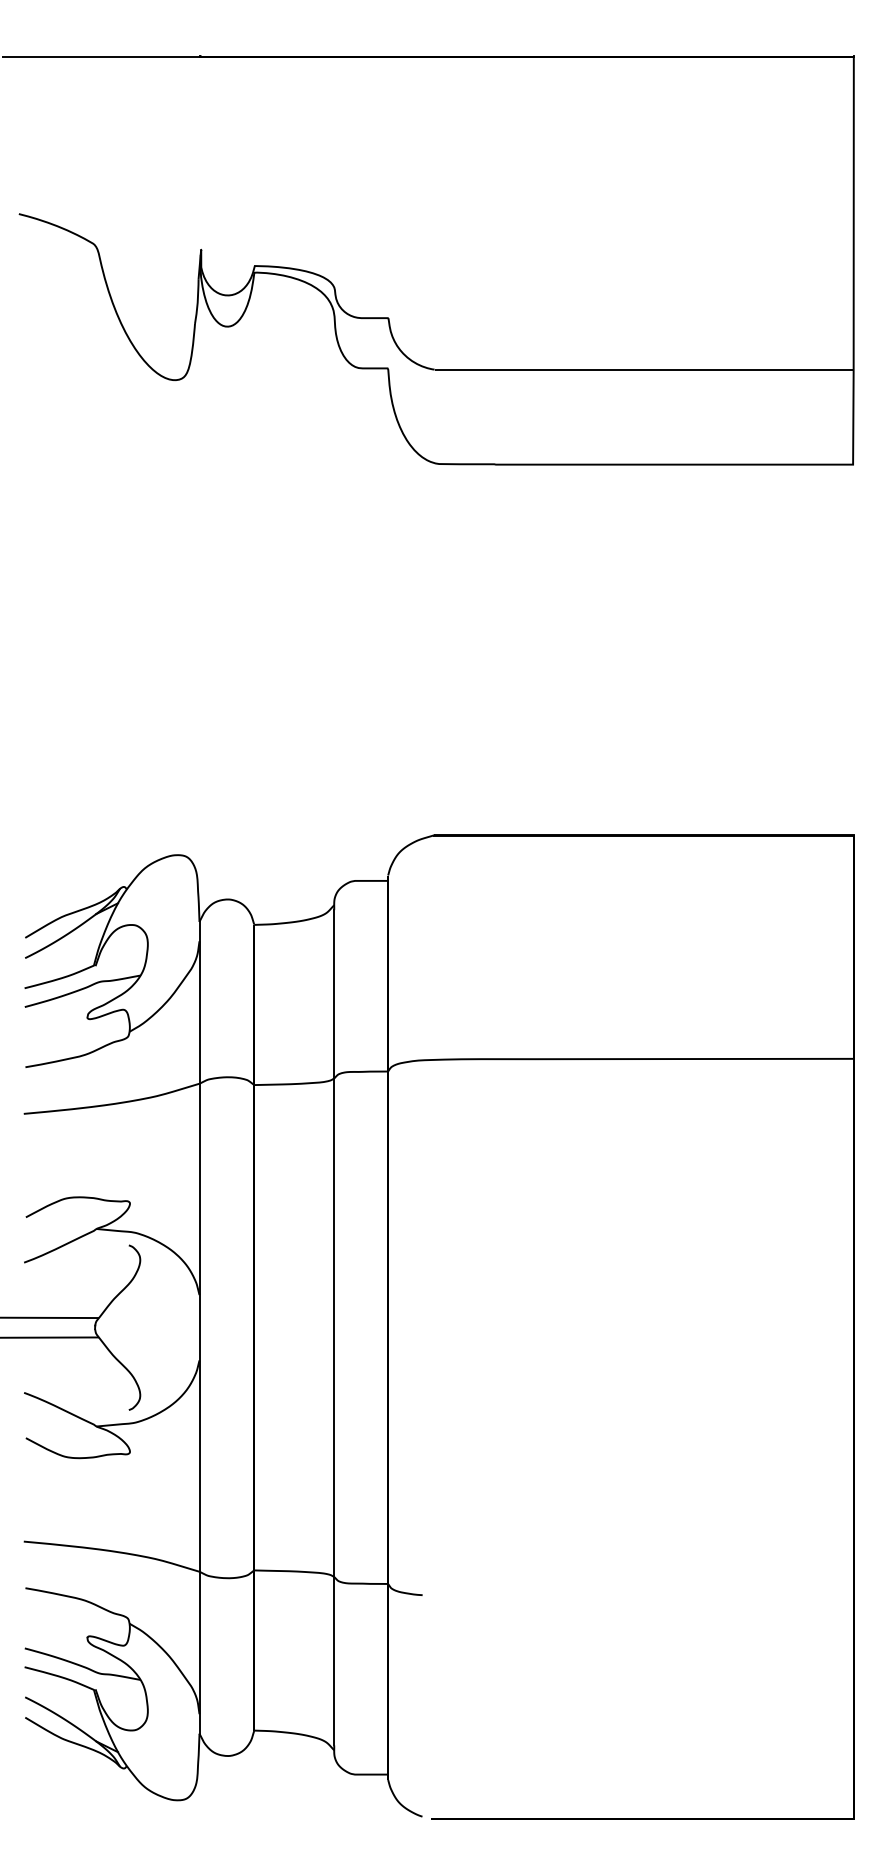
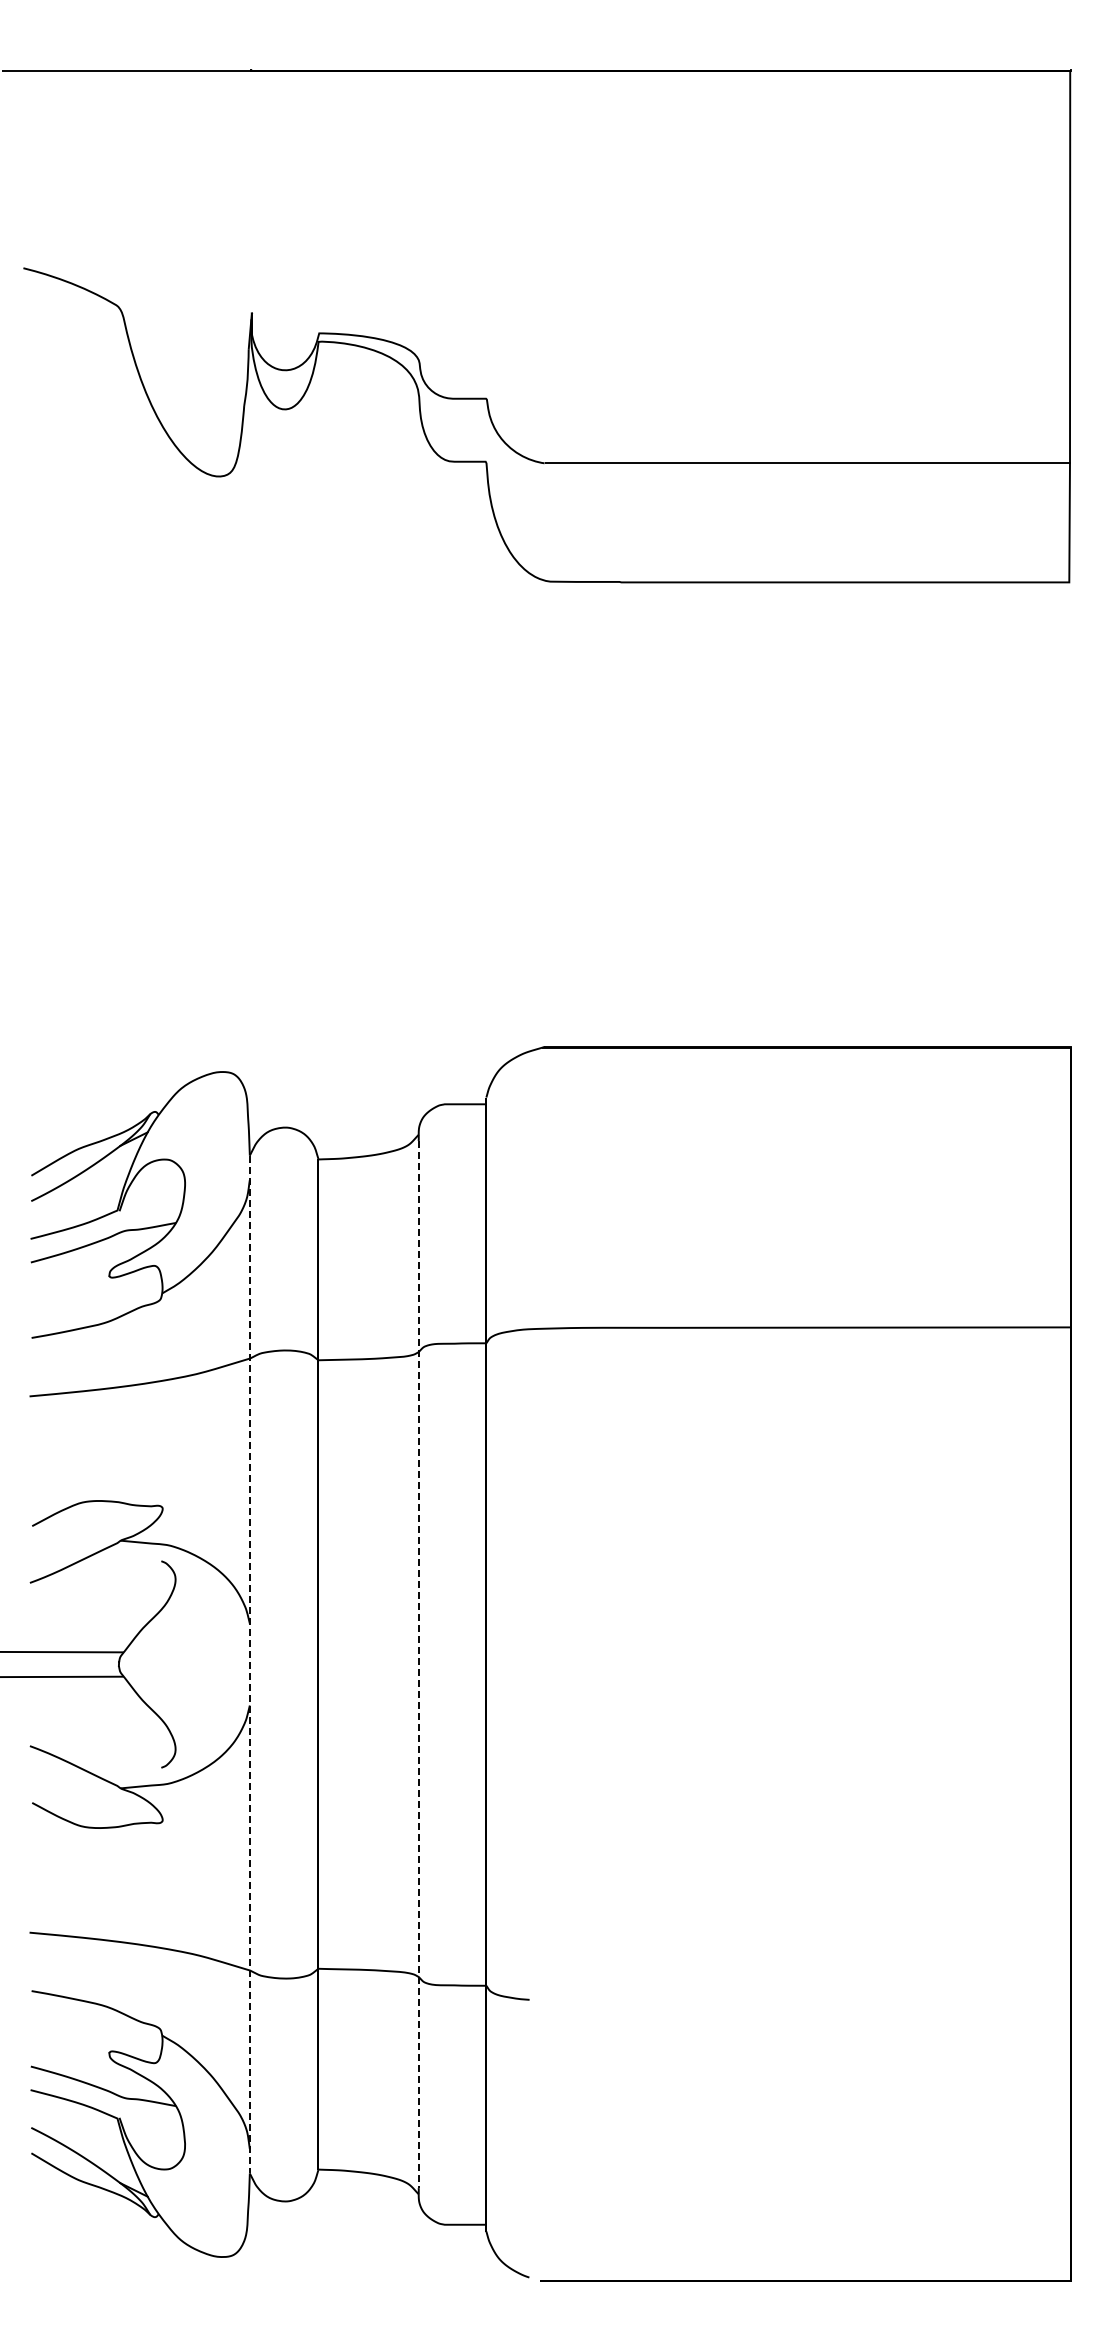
line: (199, 1327) -> (249, 1664), solid -> dashed
line: (334, 1327) -> (418, 1664), solid -> dashed

